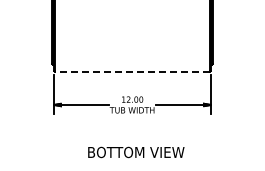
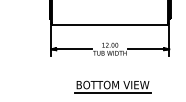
line: (132, 72) -> (110, 24), dashed -> solid
line: (135, 163) -> (112, 93), added

